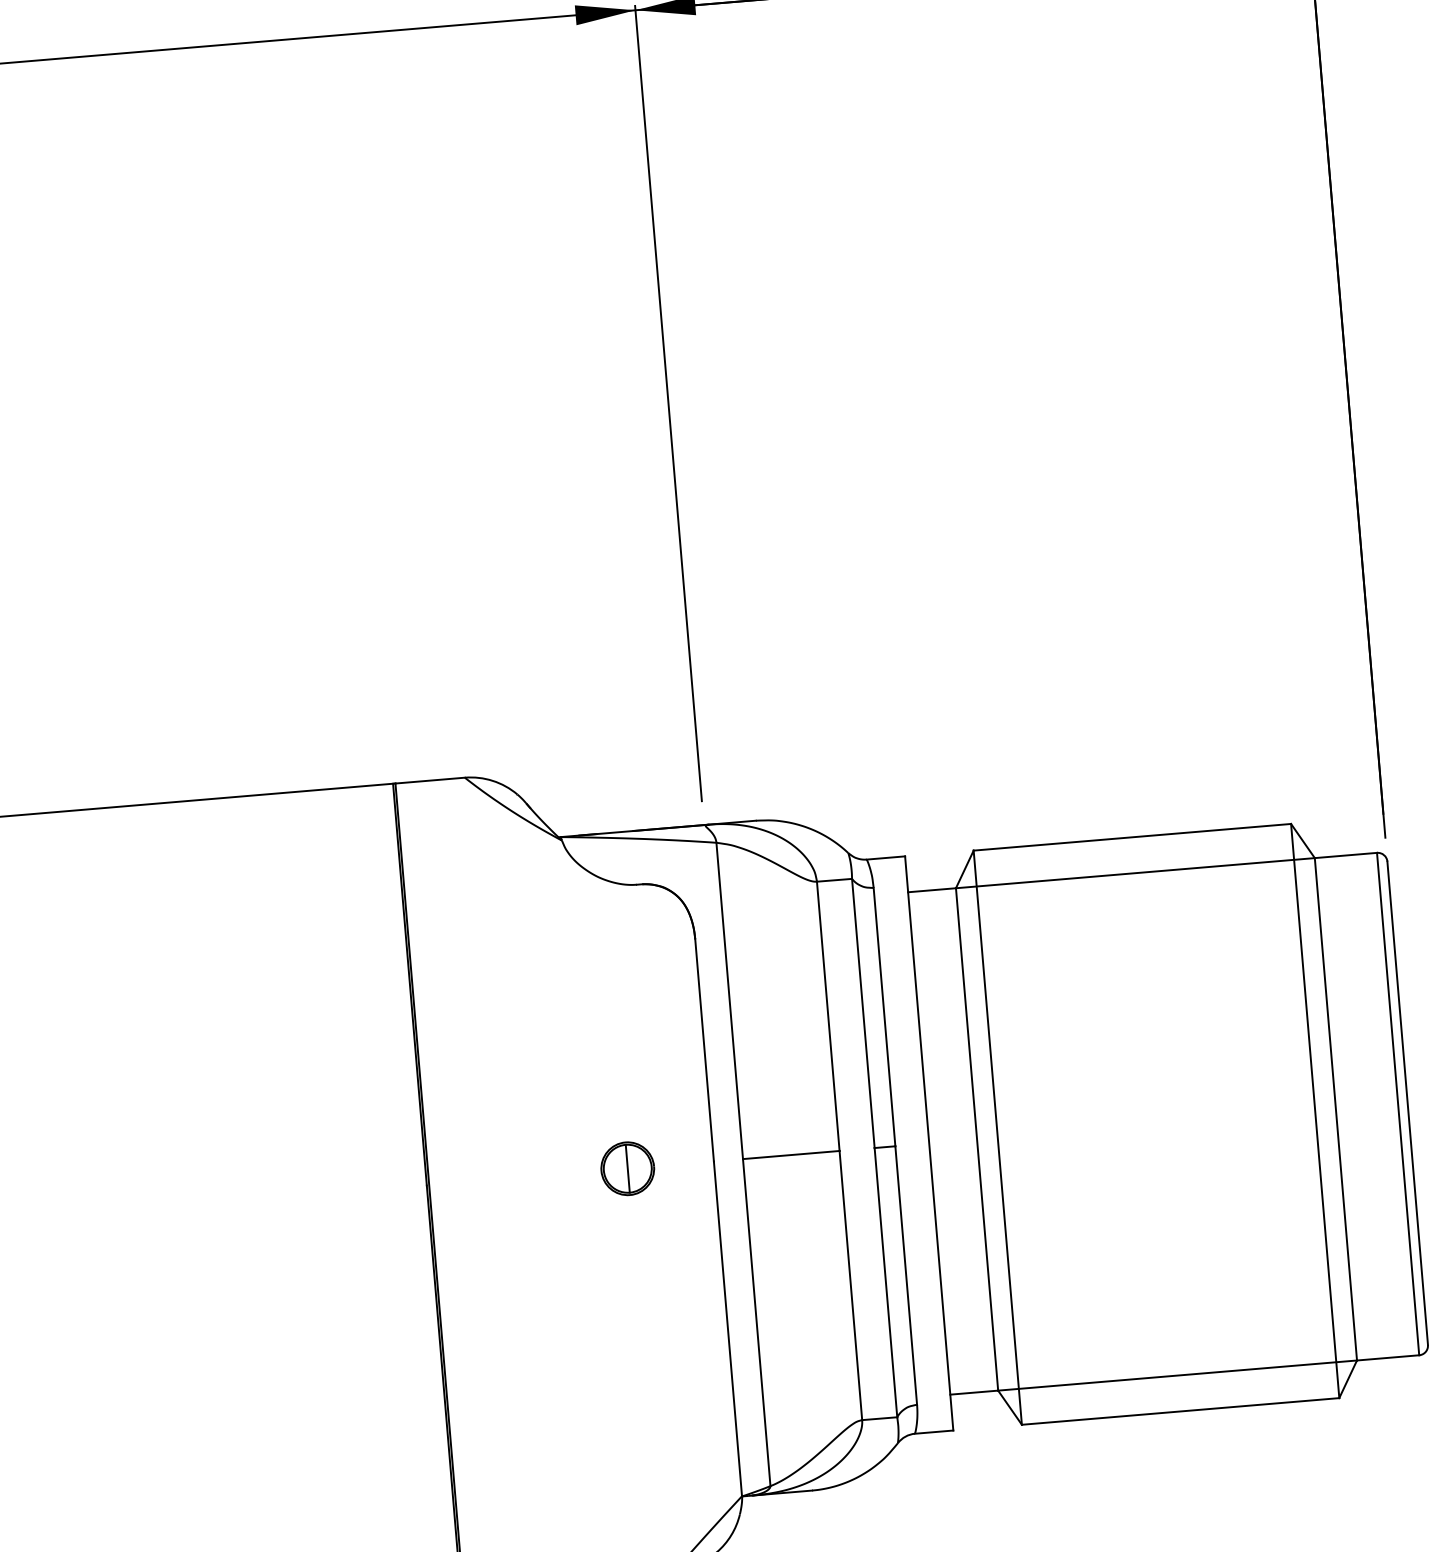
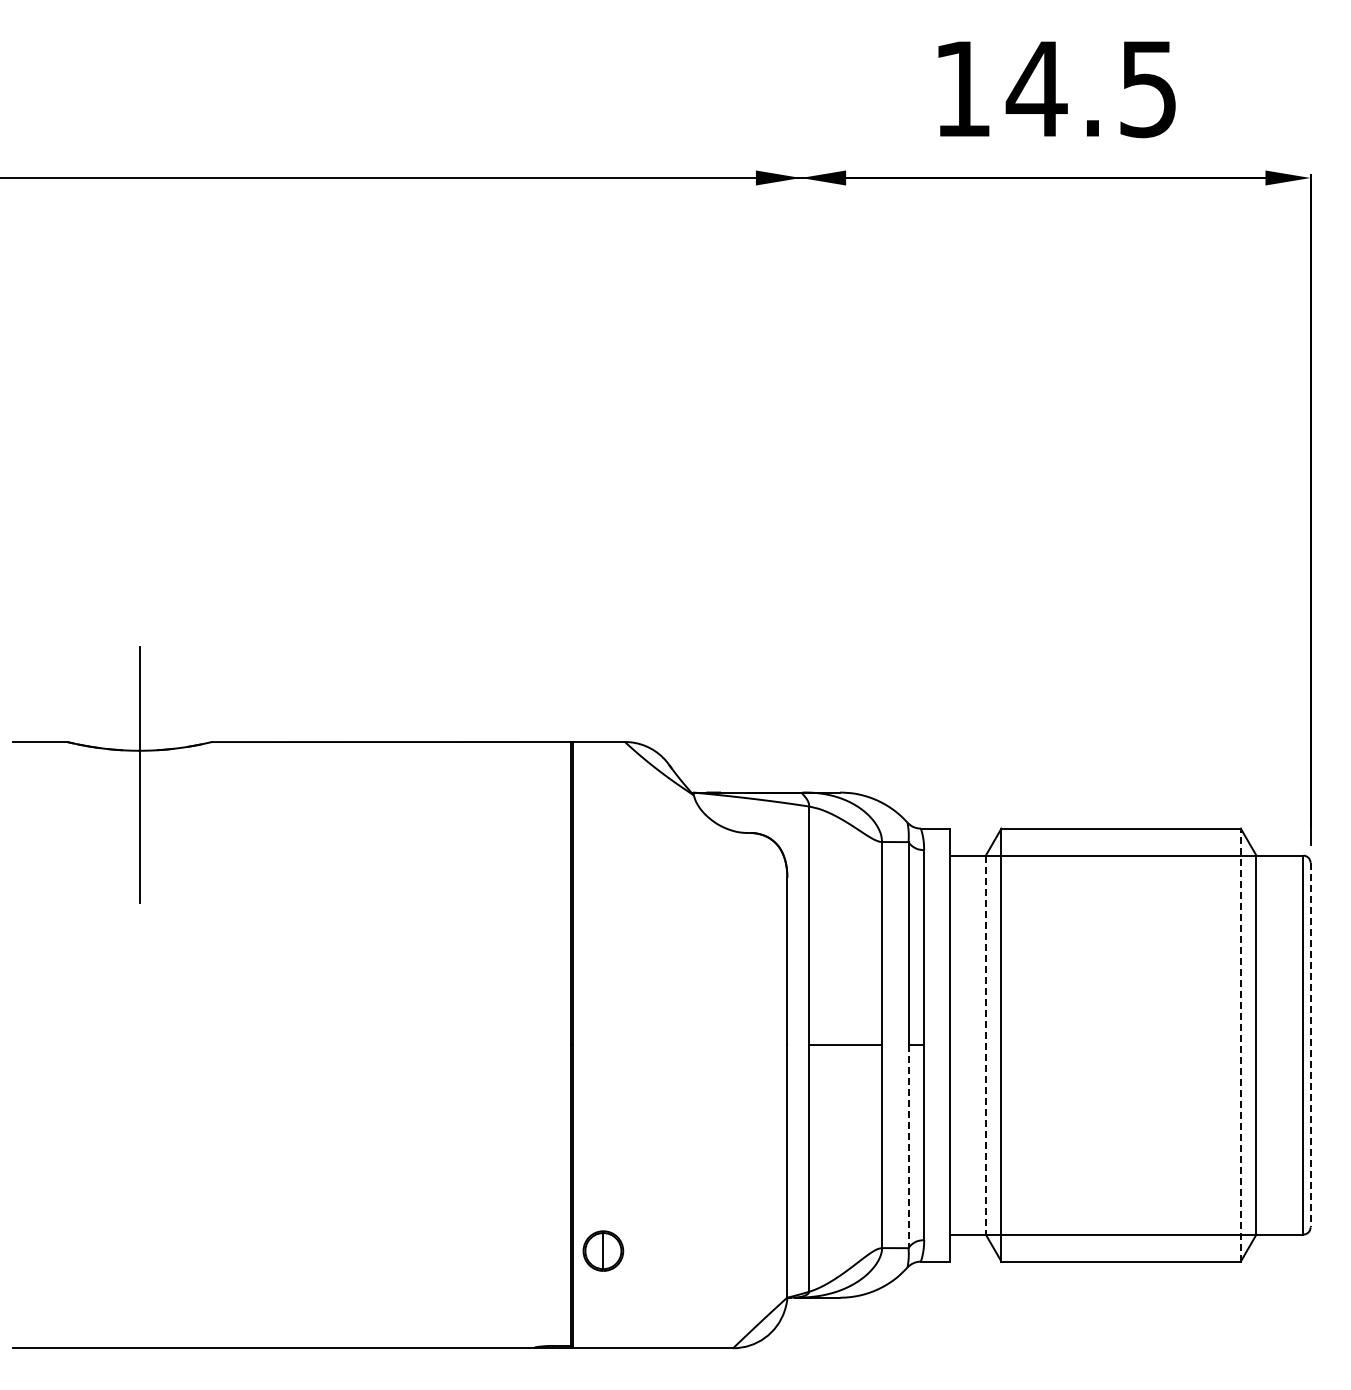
line: (669, 403) -> (801, 474), removed
line: (1407, 1103) -> (1310, 1045), solid -> dashed
line: (1314, 1111) -> (1240, 1045), solid -> dashed
line: (976, 1139) -> (985, 1045), solid -> dashed
part: (627, 1167) -> (603, 1250), moved
line: (885, 1282) -> (908, 1146), solid -> dashed

